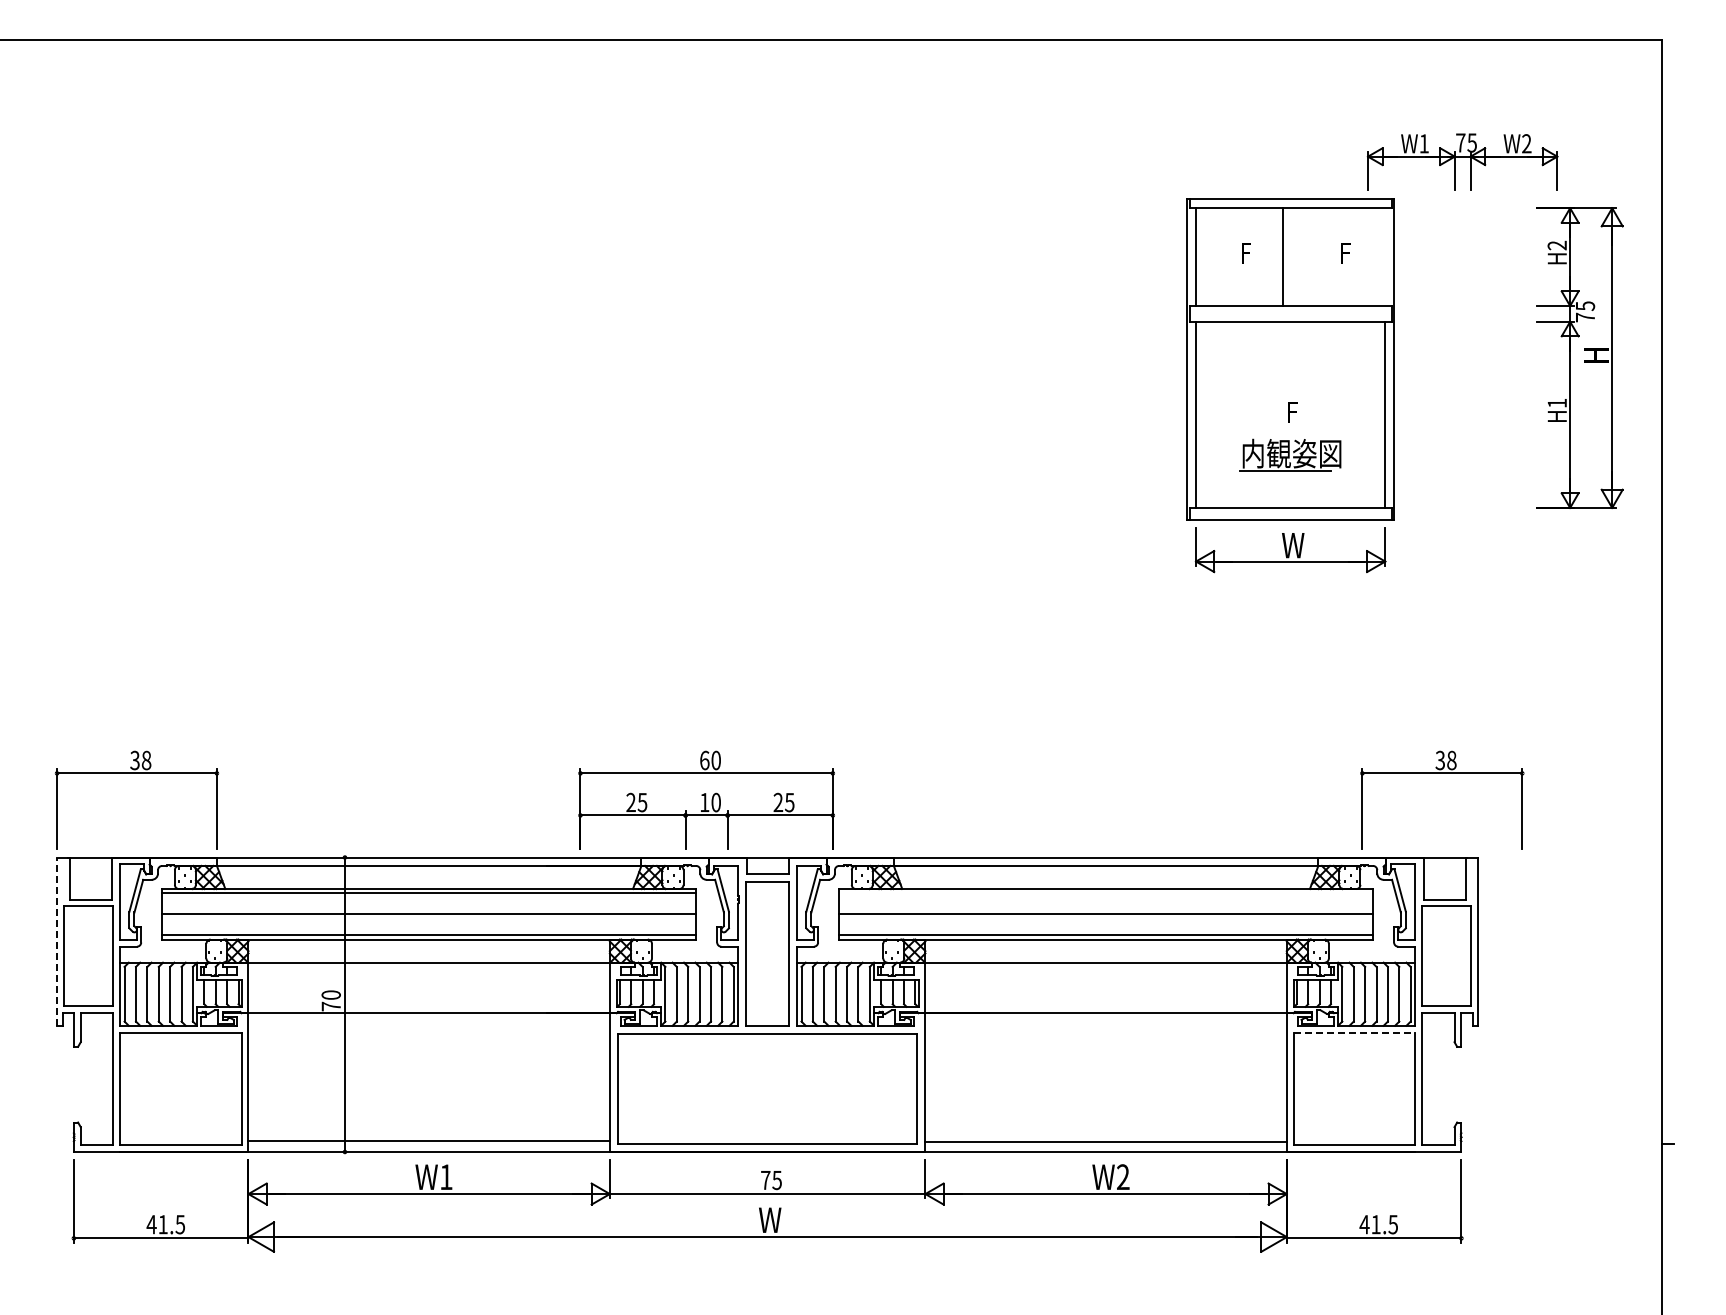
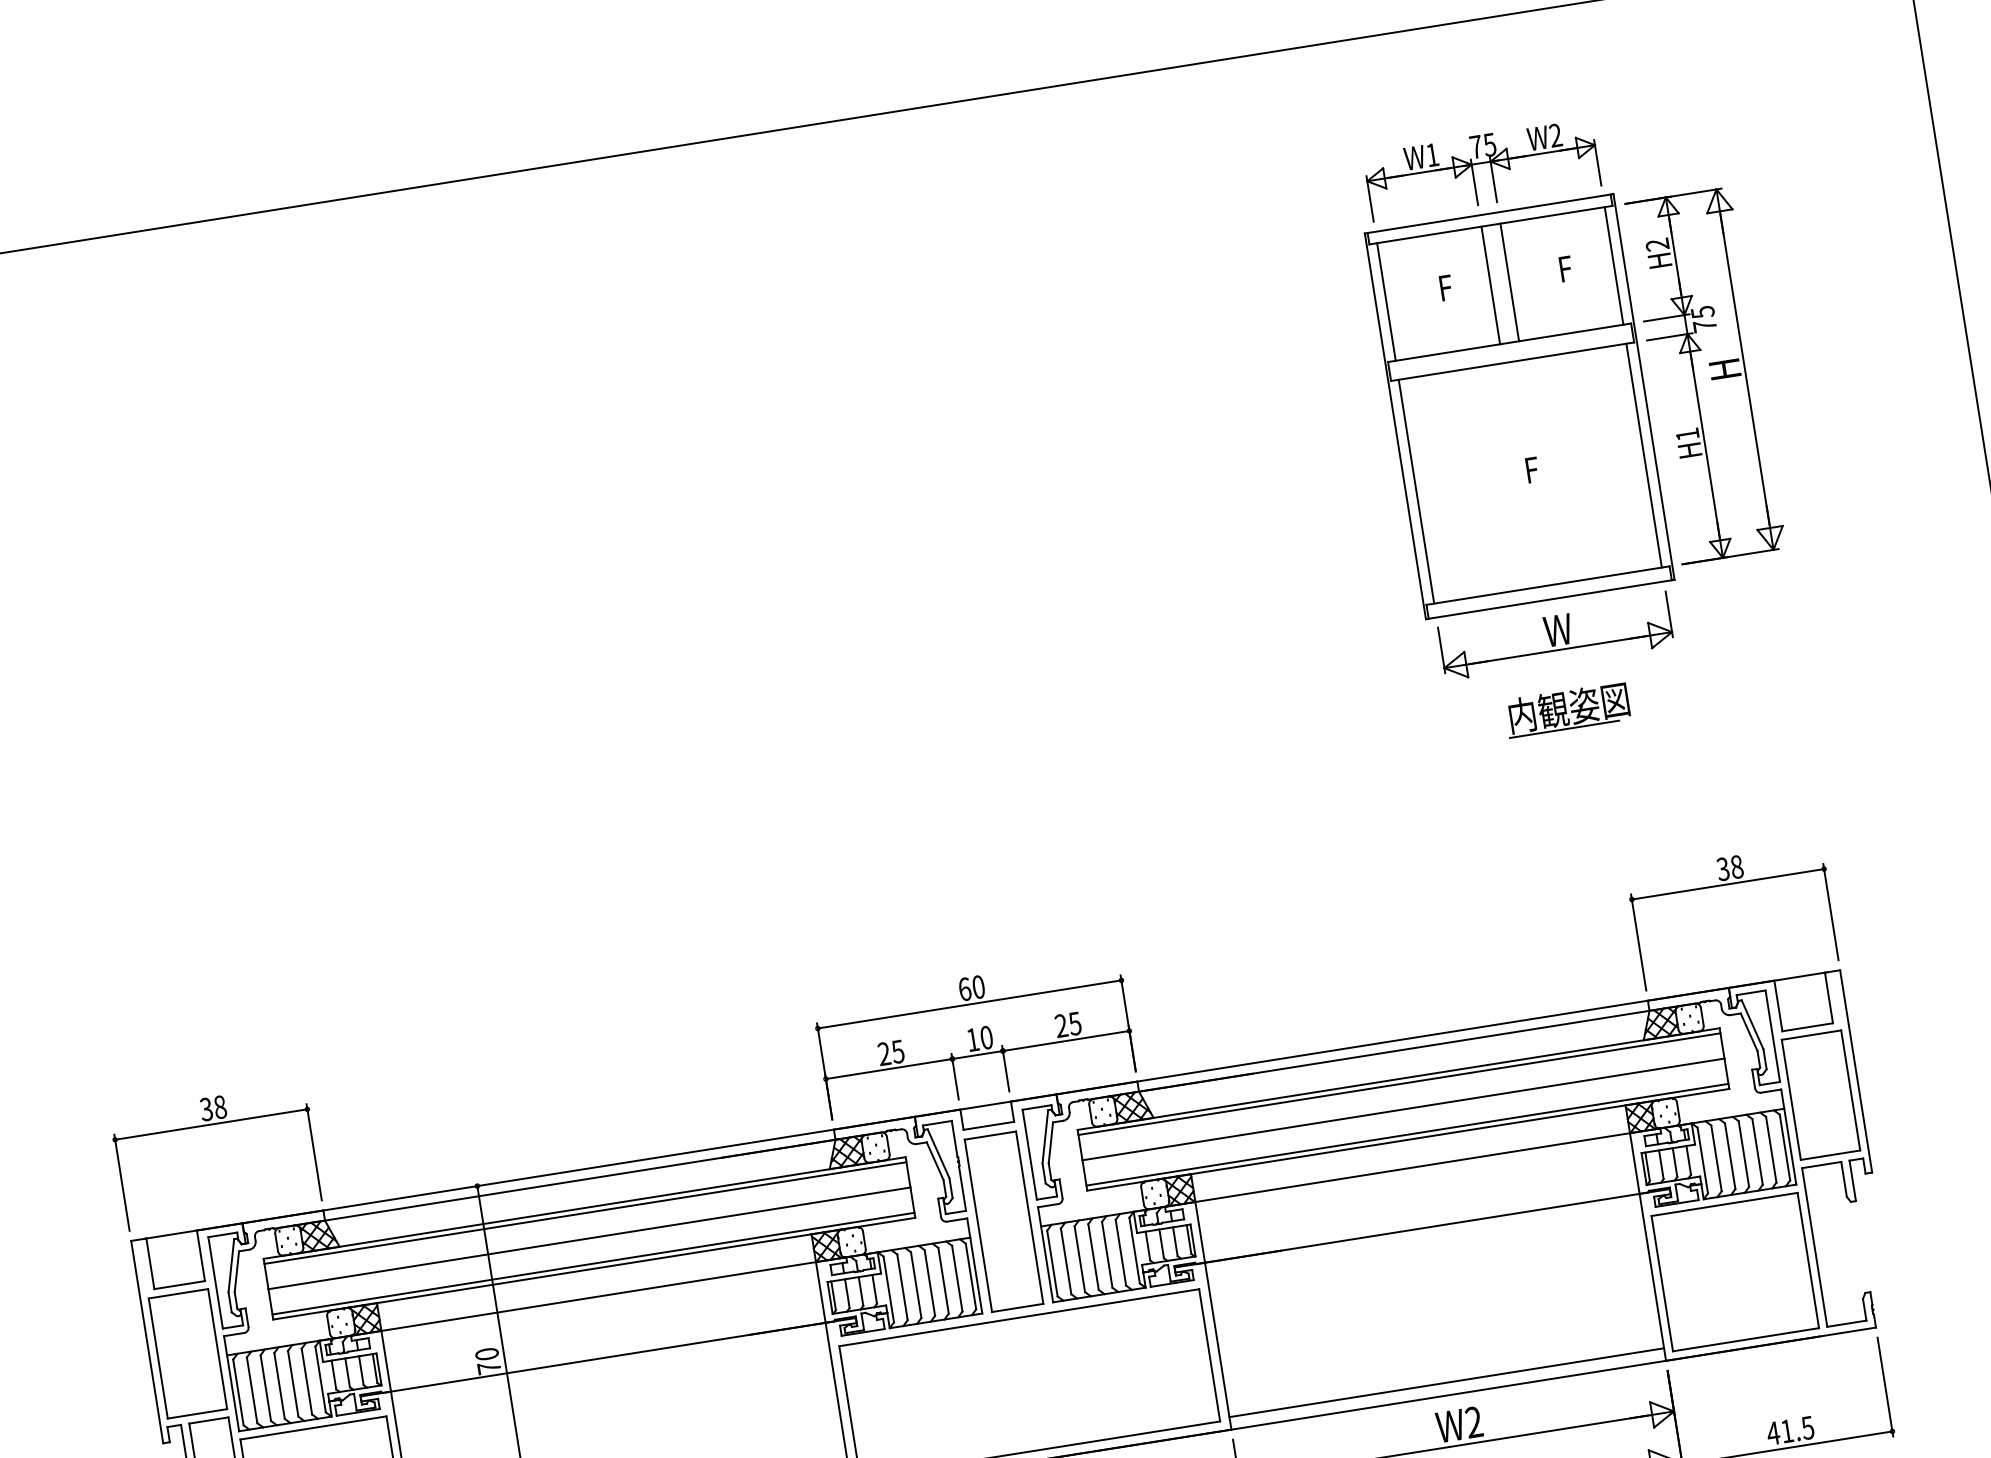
part: (1462, 161) -> (1481, 169), moved
line: (1298, 257) -> (1509, 282), added
line: (1385, 257) -> (1614, 266), added
part: (1579, 357) -> (1705, 375), moved
part: (1290, 454) -> (1567, 708), moved
part: (1442, 773) -> (1728, 884), moved
part: (706, 799) -> (974, 1035), moved
line: (1106, 893) -> (1399, 1084), added
line: (57, 941) -> (147, 1341), dashed -> solid
line: (1354, 1032) -> (1724, 1204), dashed -> solid

